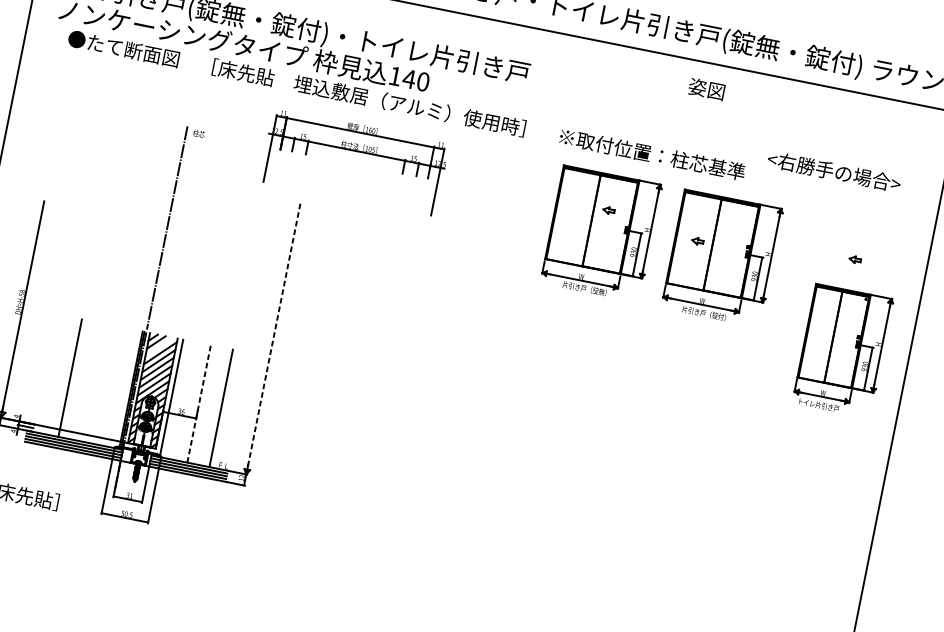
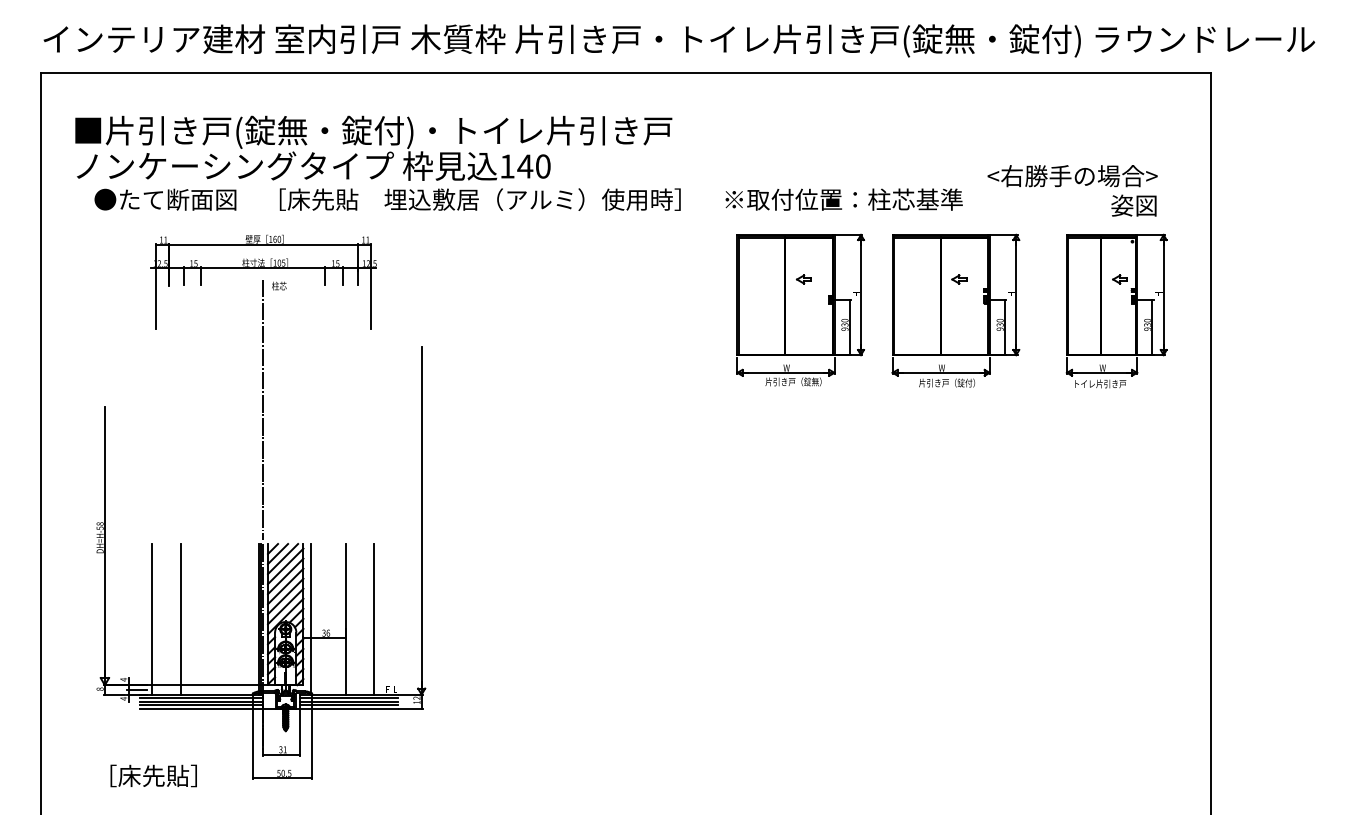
text: (706, 89) -> (1133, 205), moved
part: (356, 151) -> (263, 268), moved
part: (697, 241) -> (959, 279), moved
line: (273, 336) -> (421, 517), dashed -> solid
line: (159, 347) -> (283, 559), added
part: (842, 350) -> (1116, 310), moved
line: (48, 373) -> (152, 619), added
line: (199, 403) -> (346, 618), dashed -> solid

